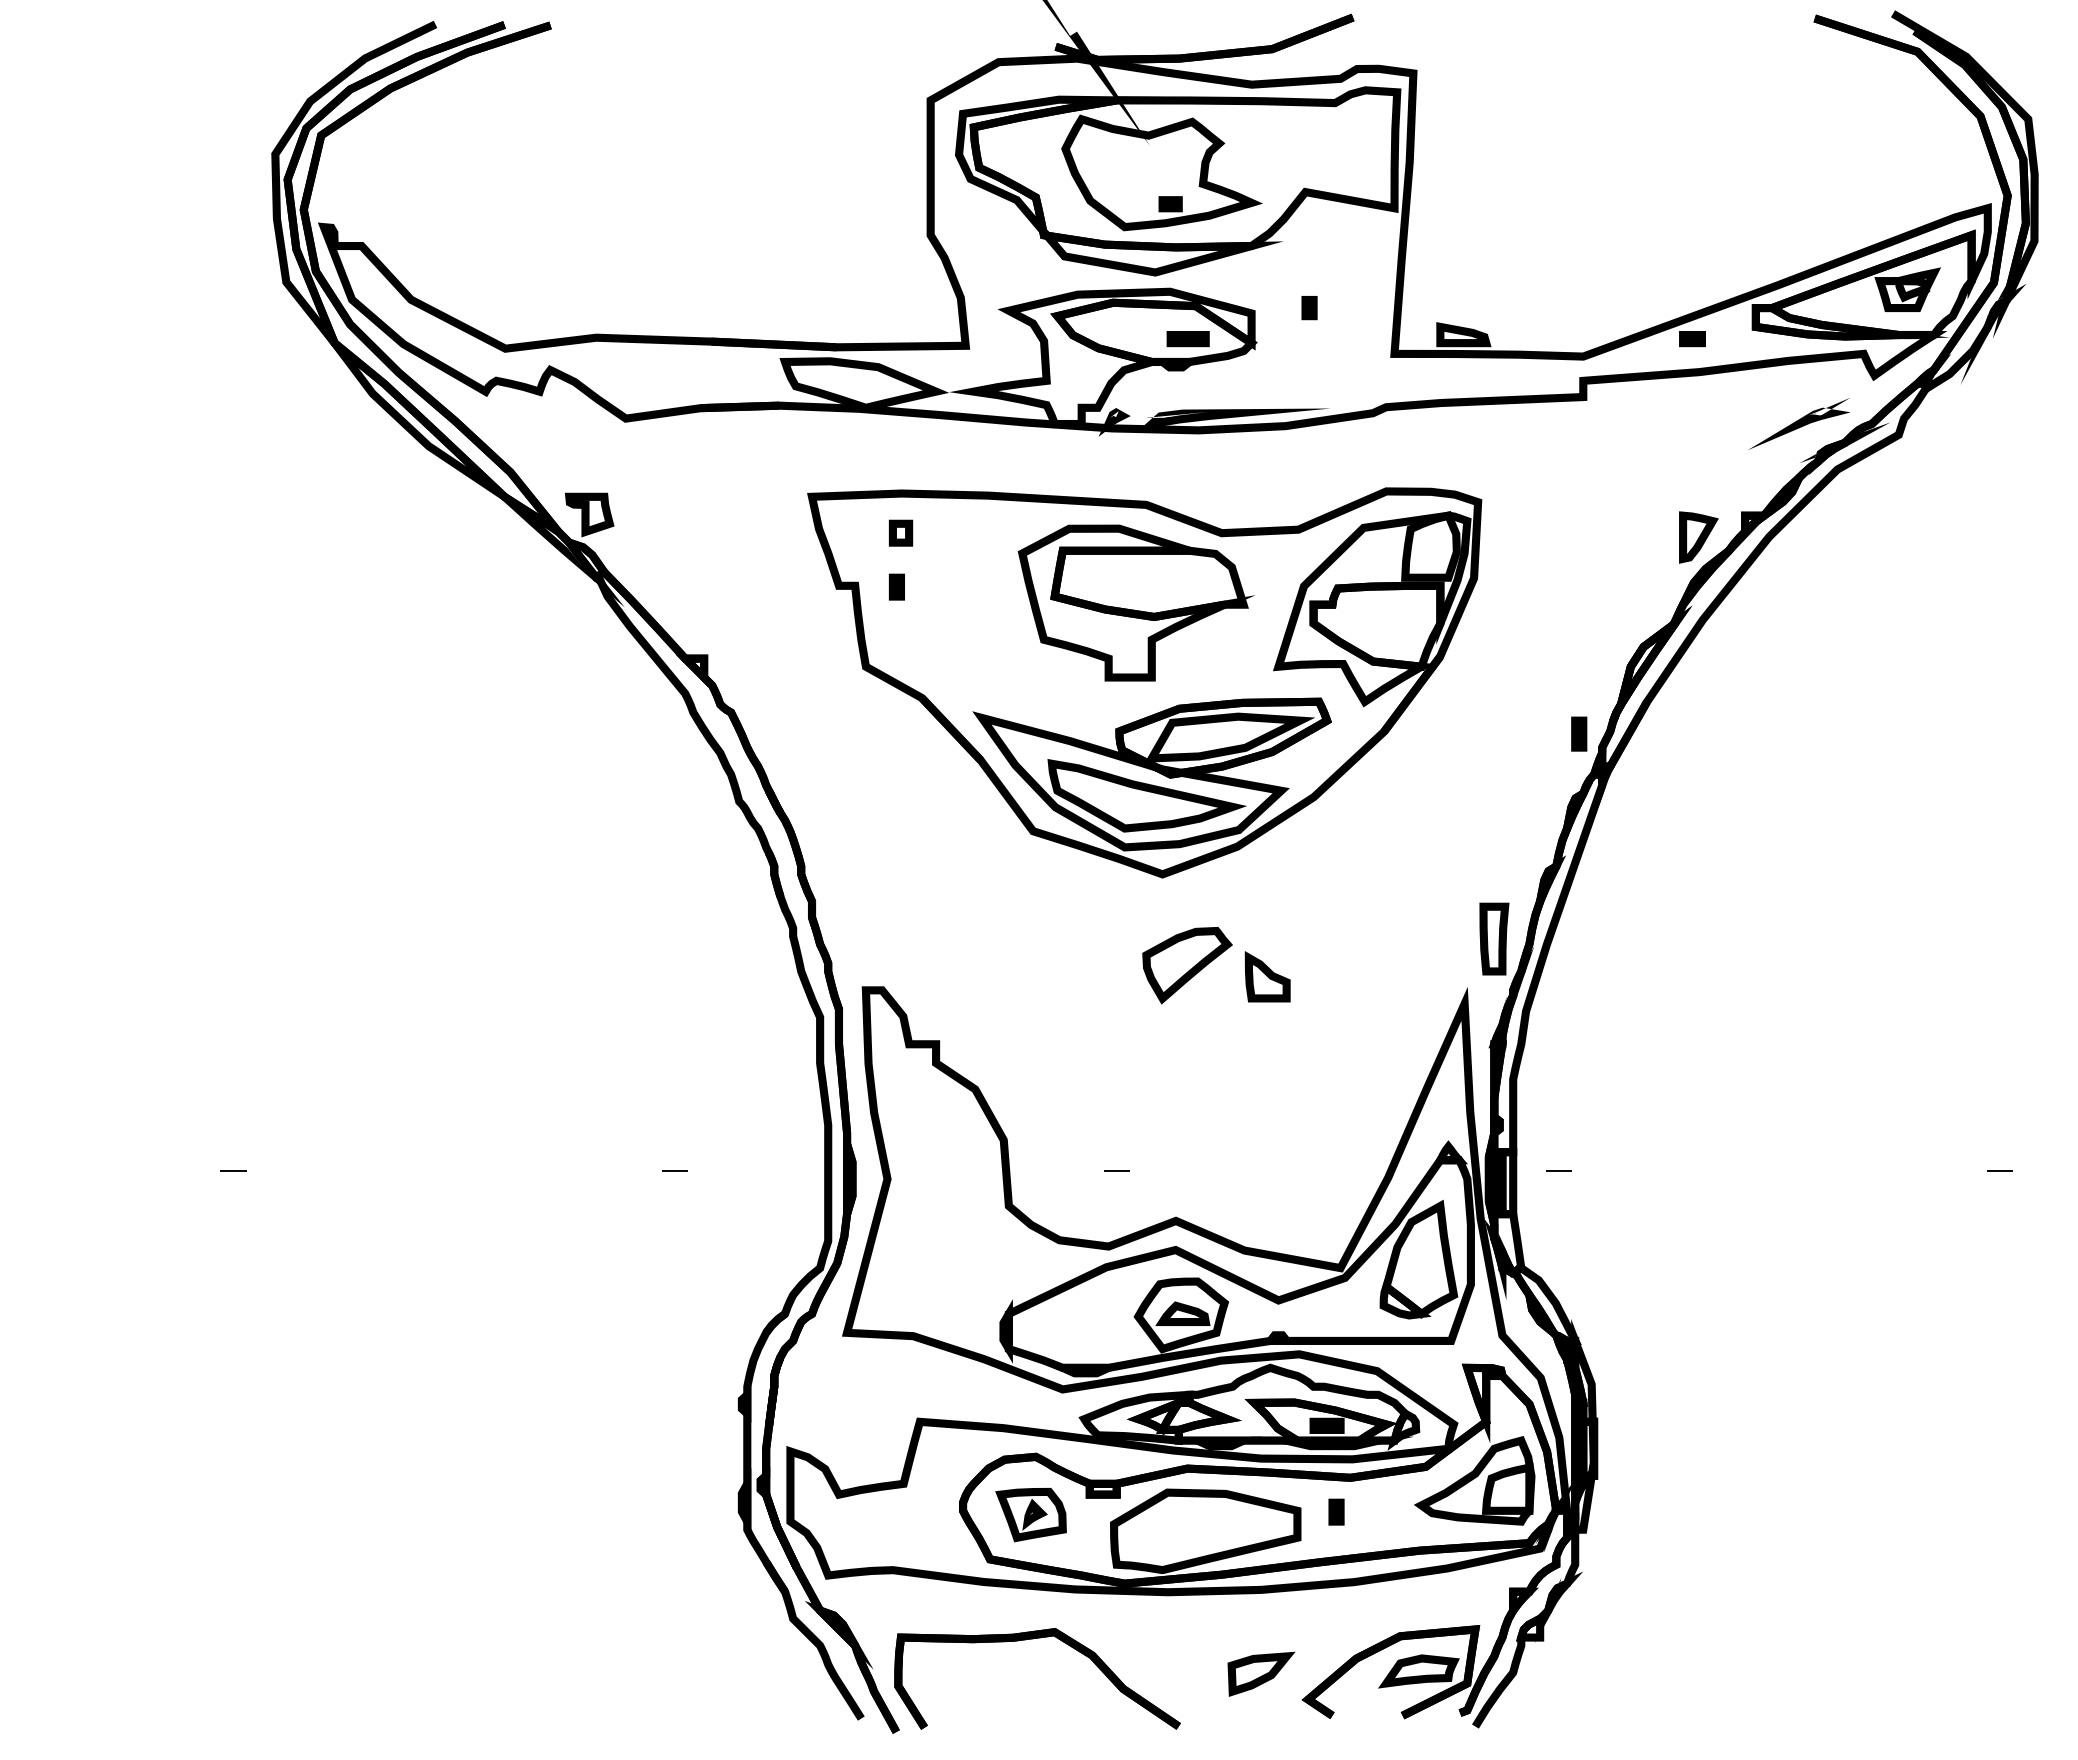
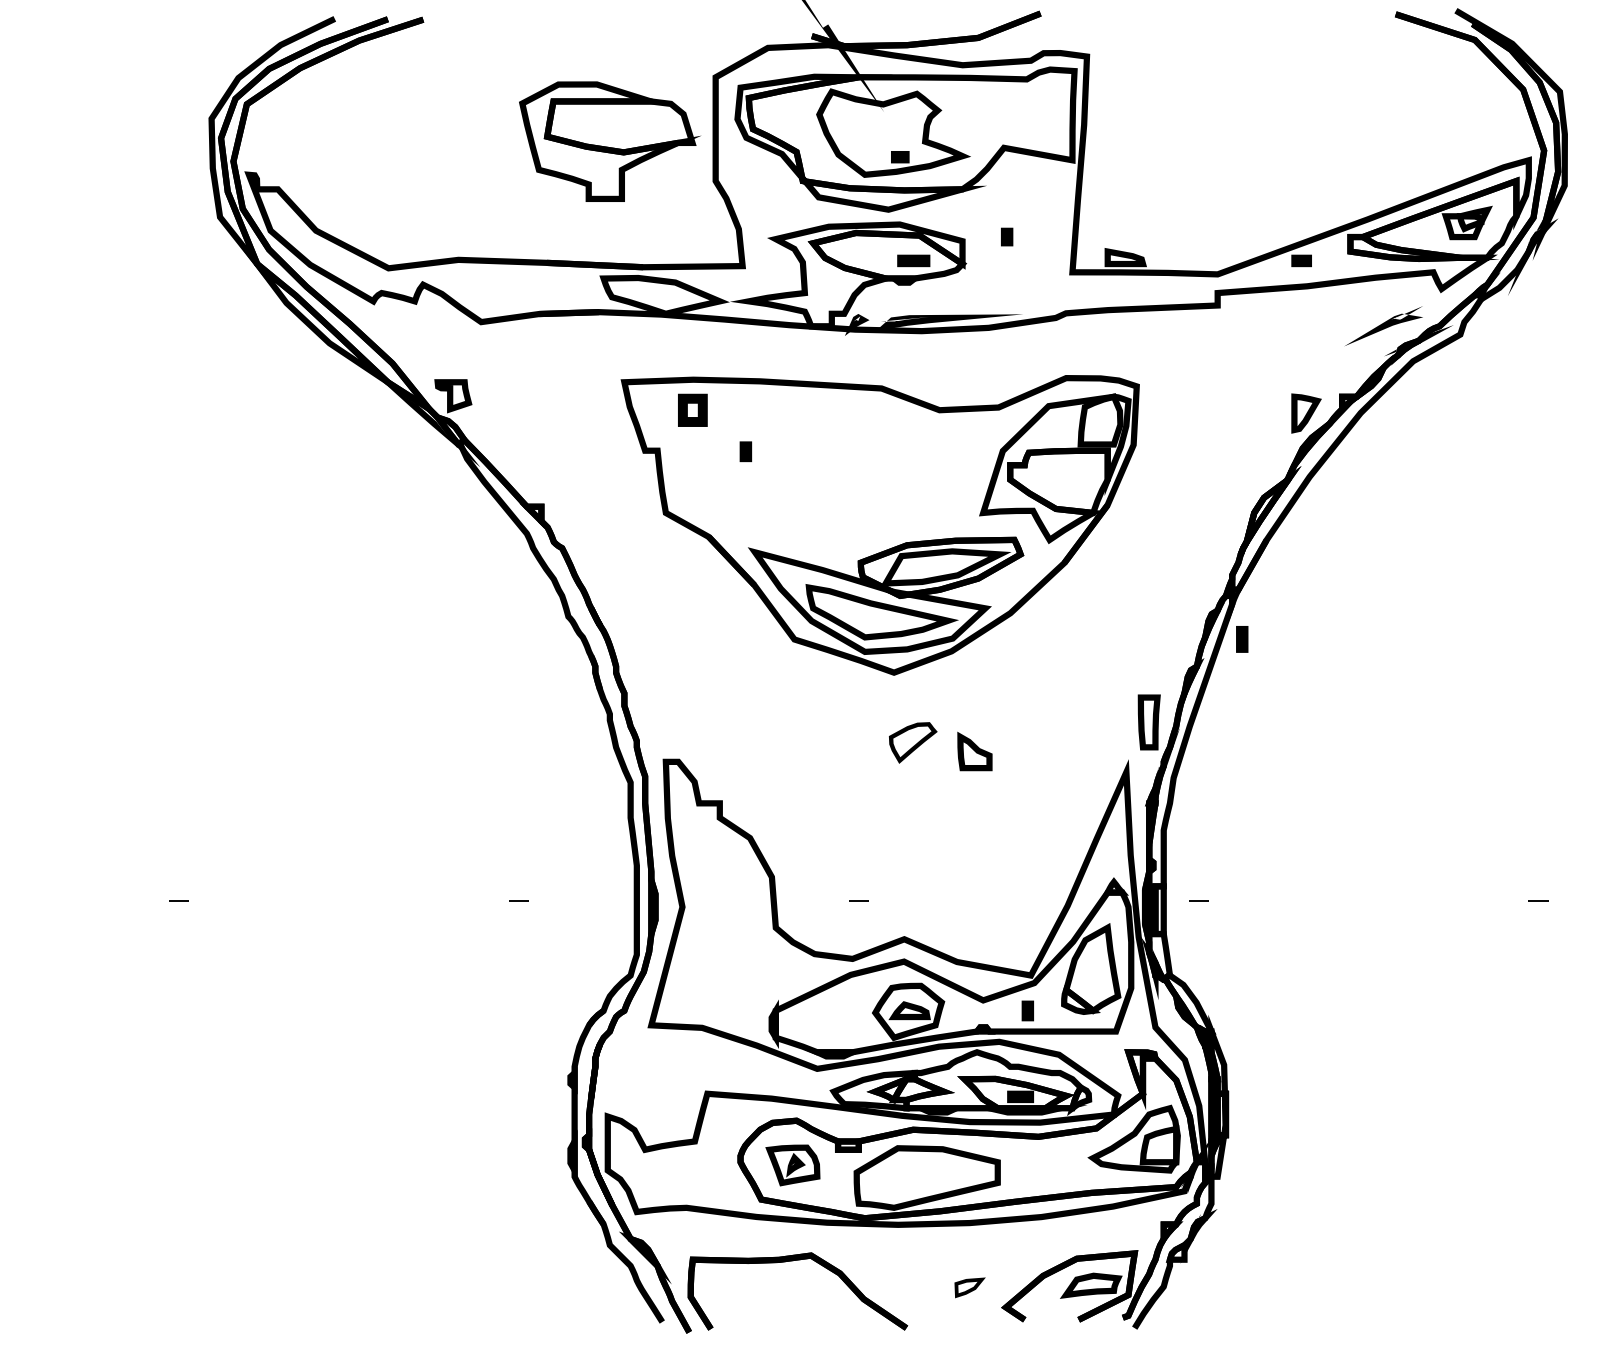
part: (900, 532) -> (692, 409), size x1.6
part: (896, 586) -> (745, 451), moved
part: (1135, 602) -> (609, 141), moved
part: (1579, 733) -> (1242, 638), moved
part: (1187, 965) -> (913, 742), size x0.7
part: (1336, 1511) -> (1027, 1010), moved
part: (1261, 1673) -> (970, 1287), size x0.6

